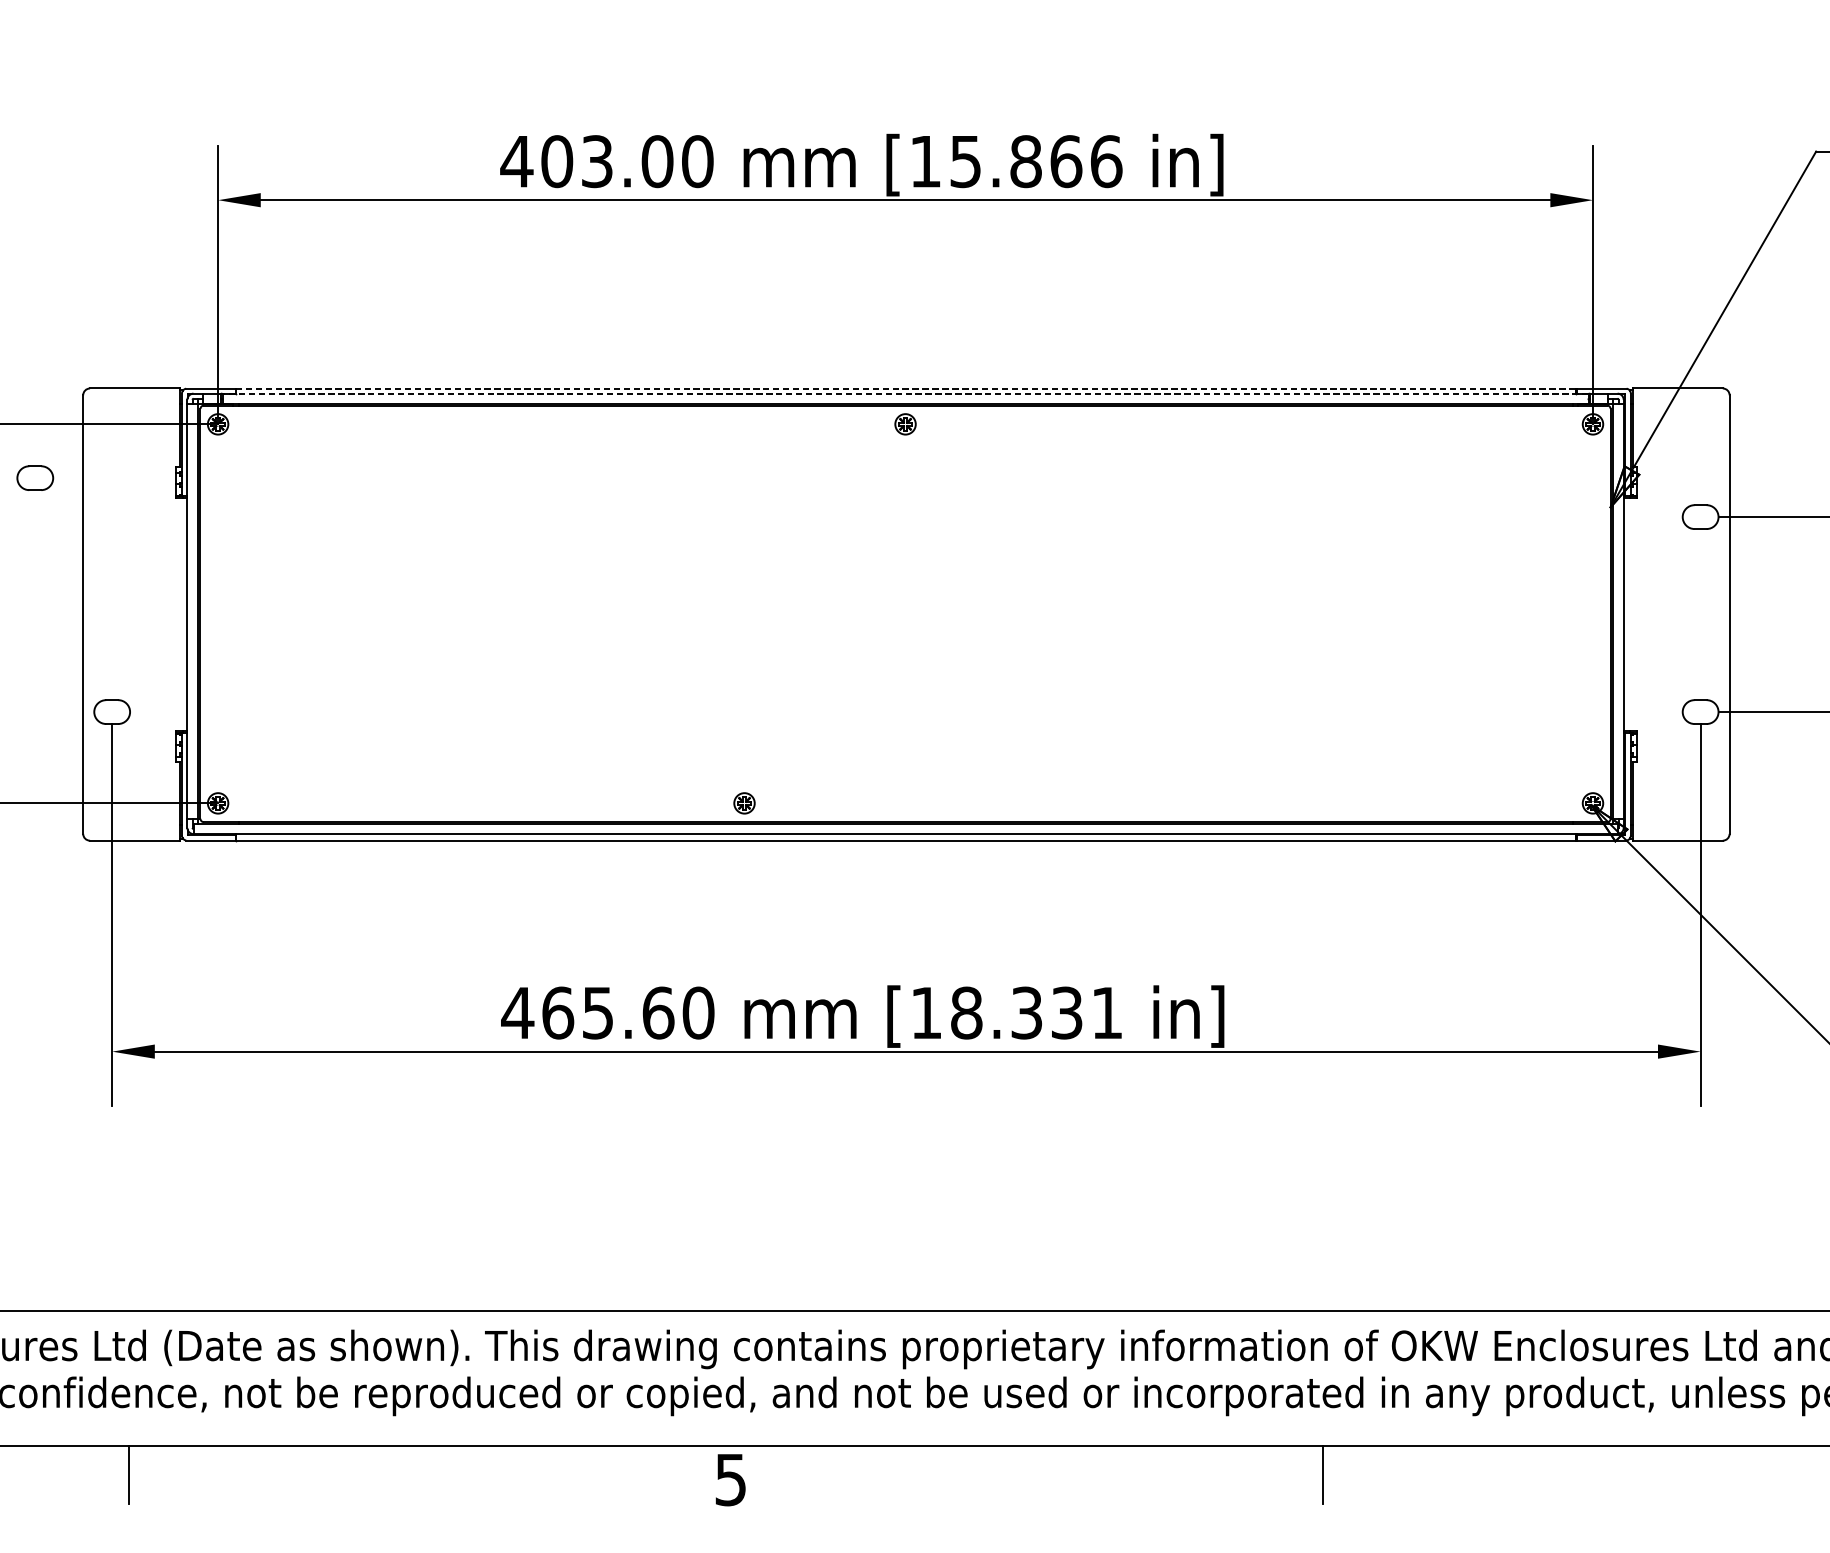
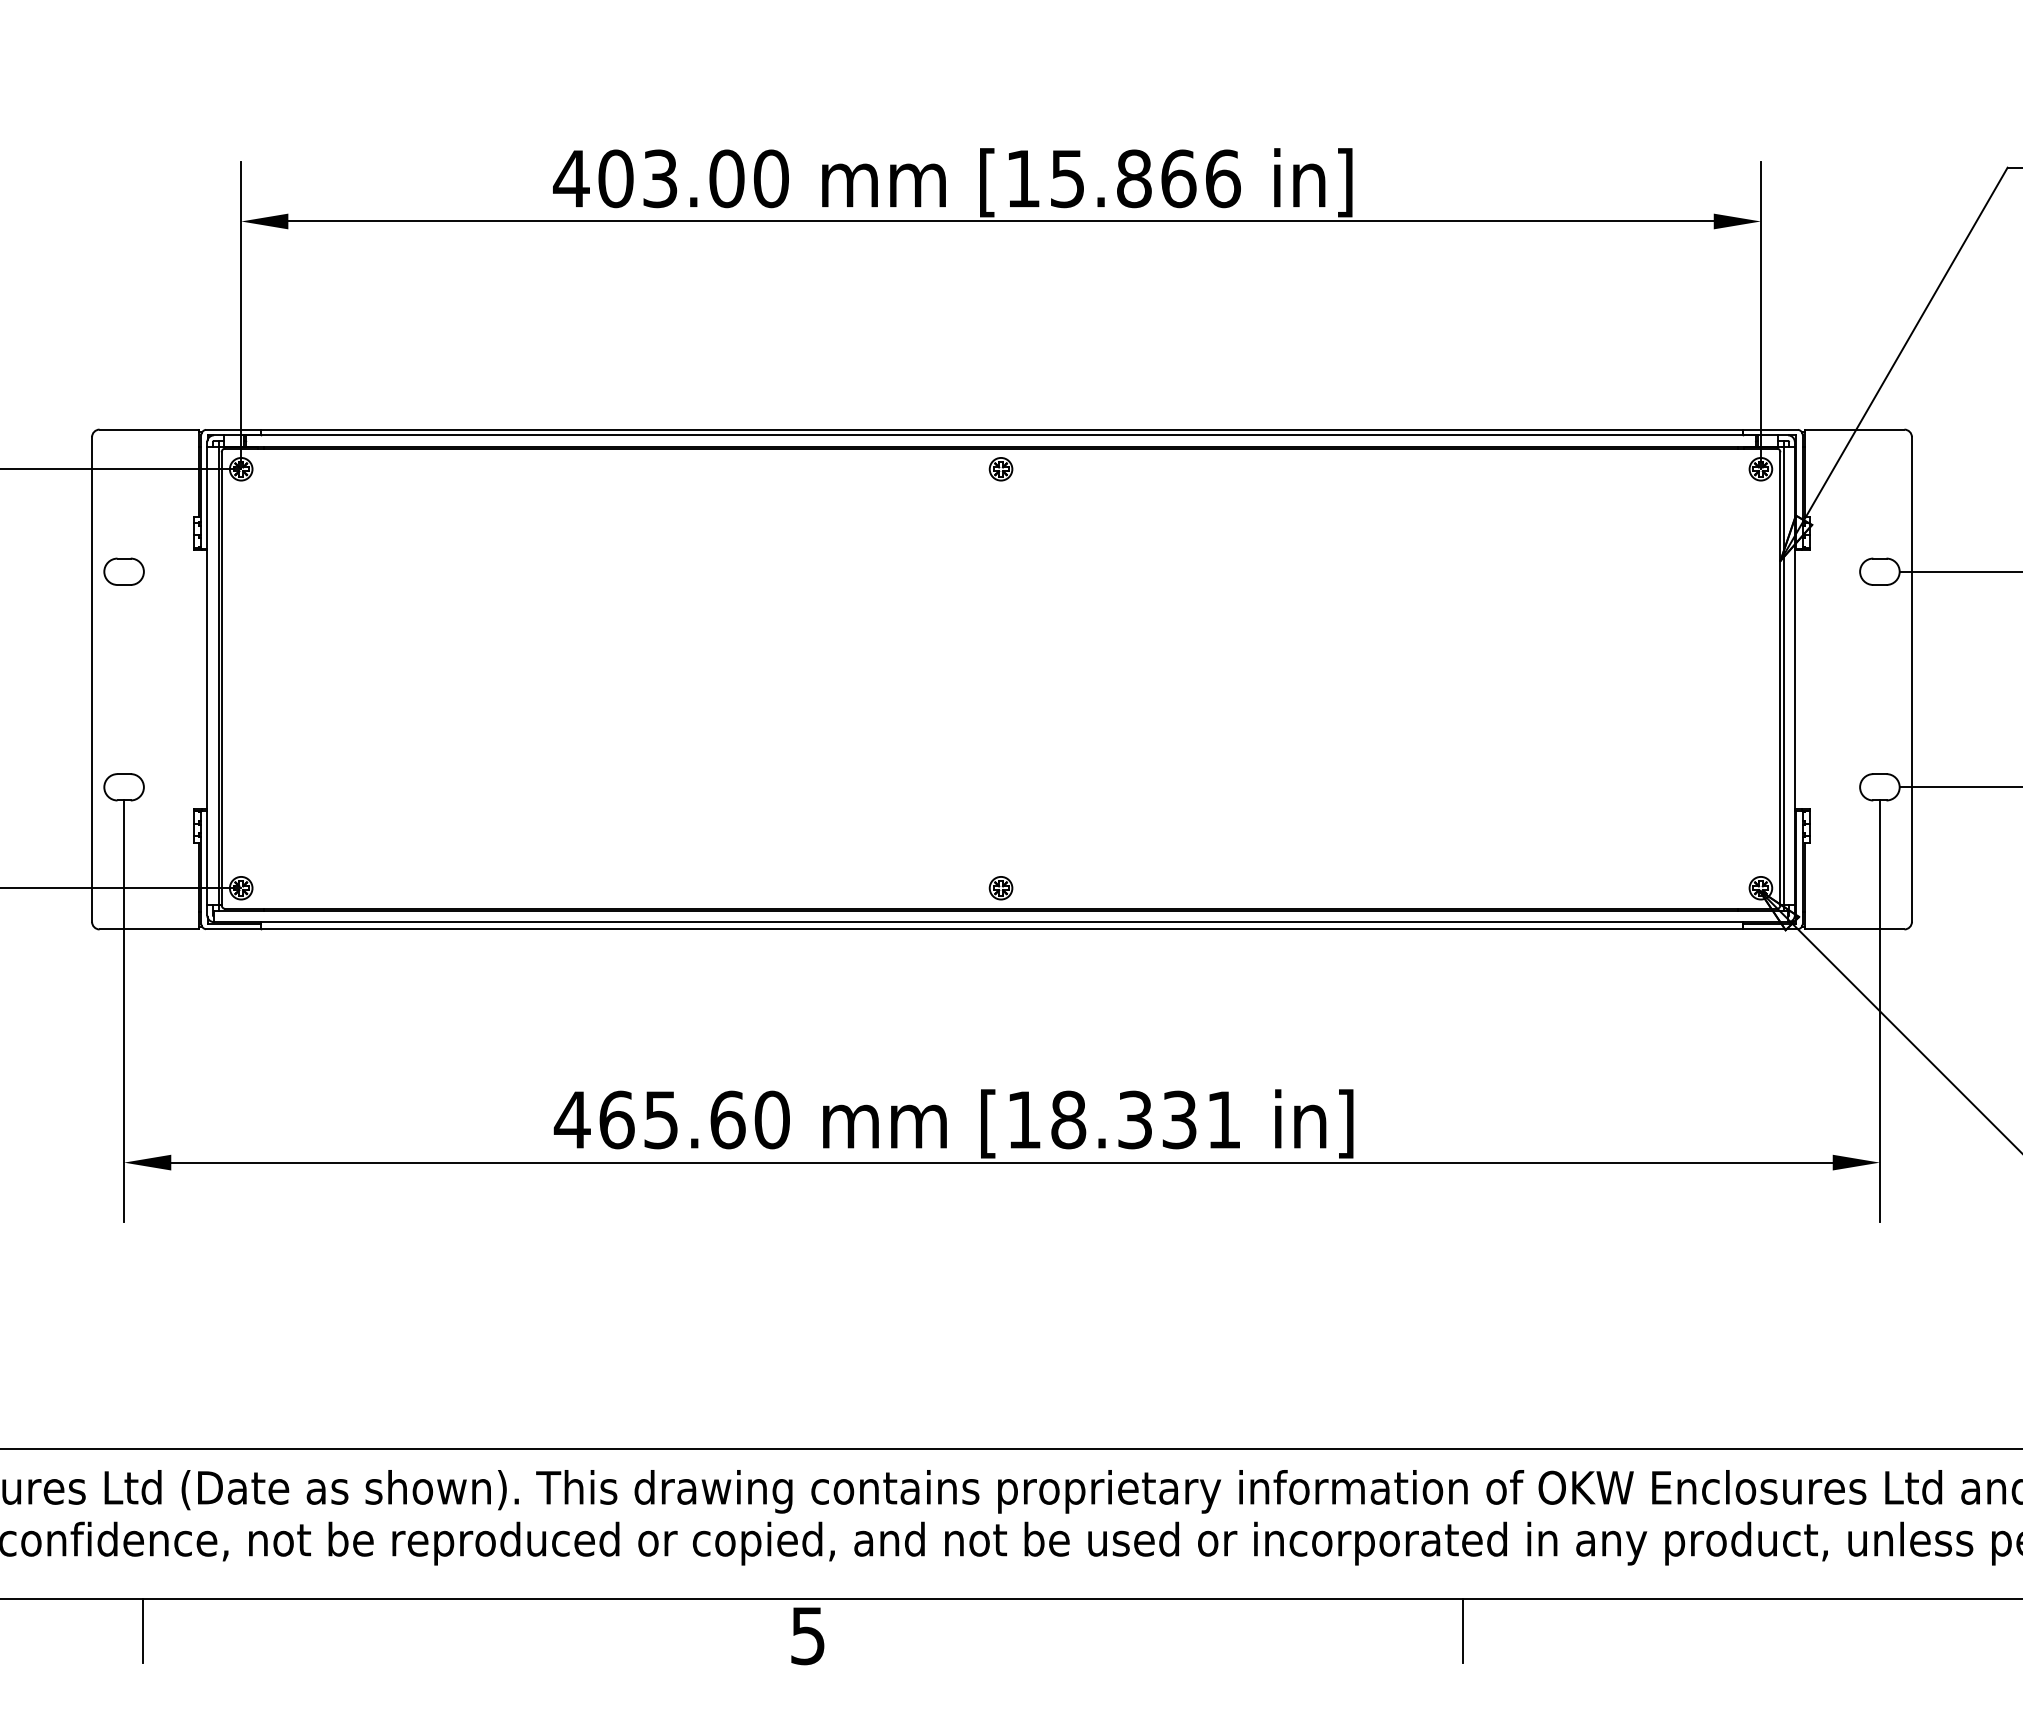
line: (905, 388) -> (1001, 429), dashed -> solid
line: (905, 393) -> (1001, 435), dashed -> solid
part: (34, 477) -> (123, 571), moved
part: (744, 803) -> (1000, 888), moved

